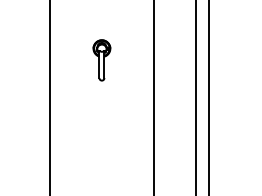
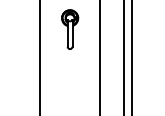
part: (102, 60) -> (70, 29), size x1.67

